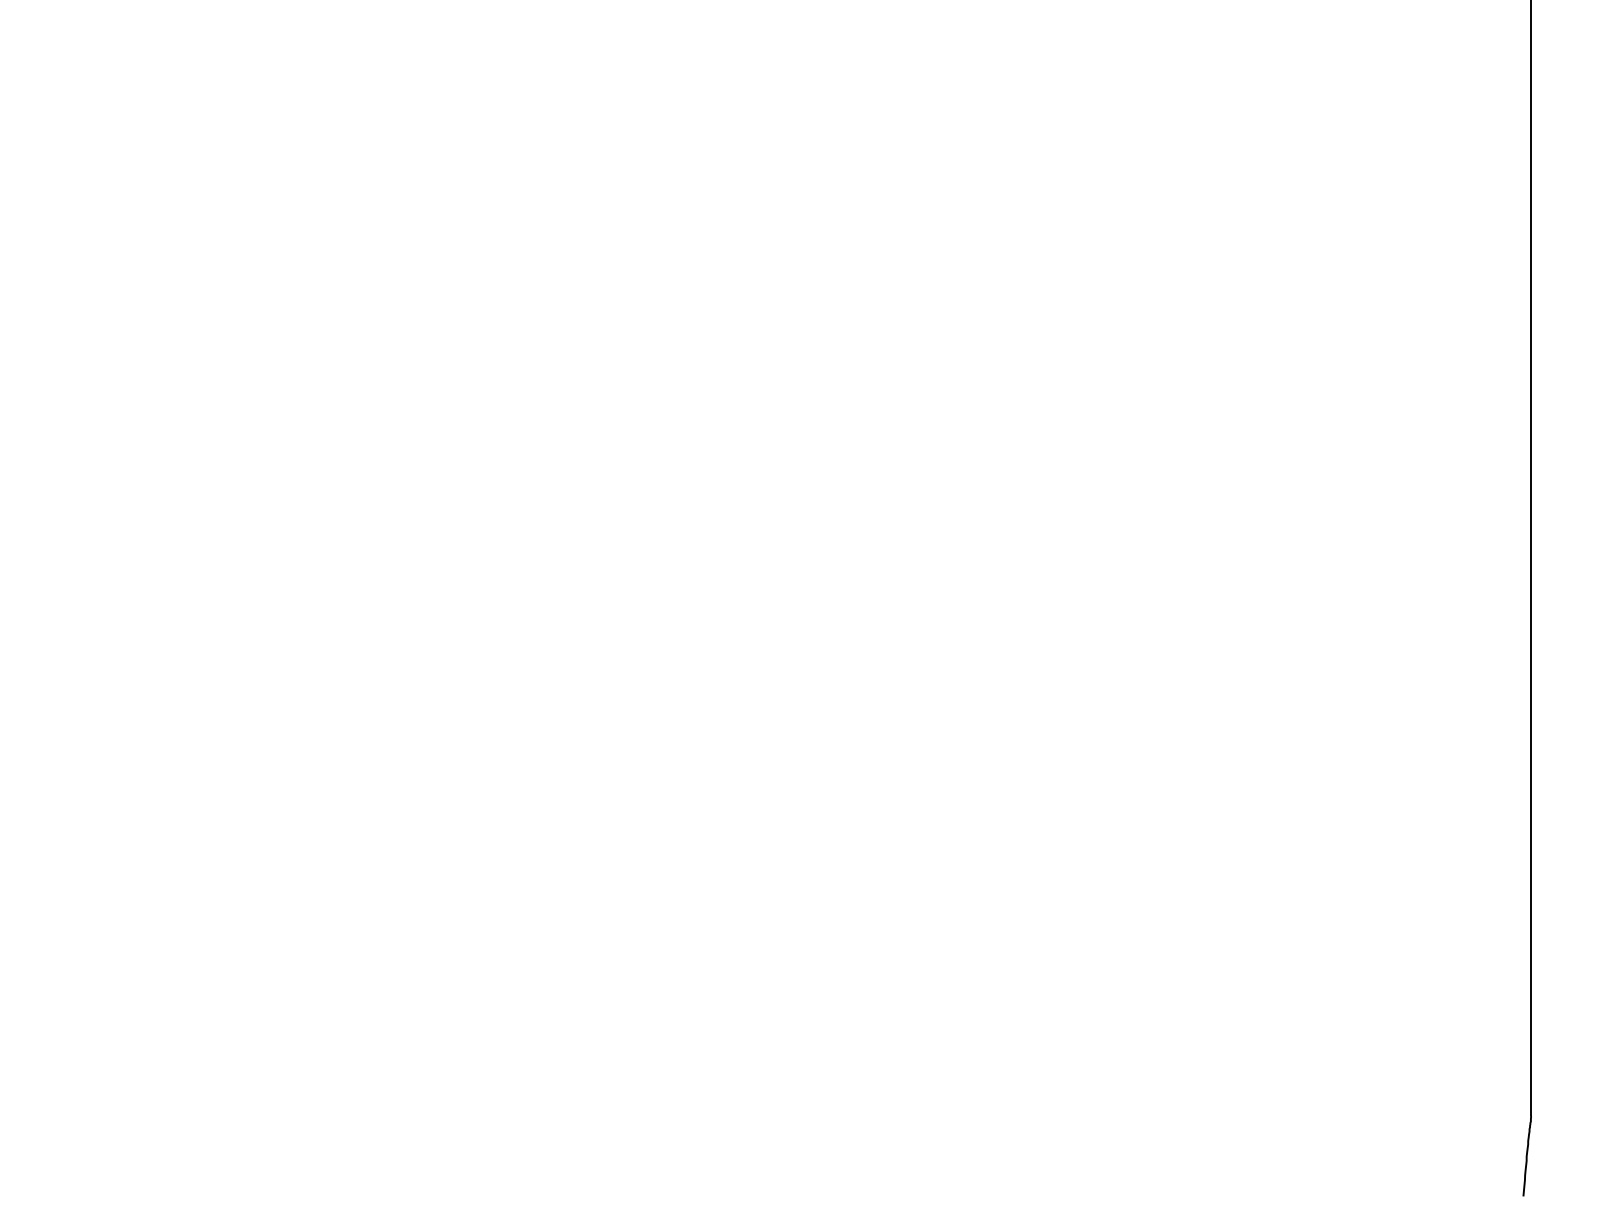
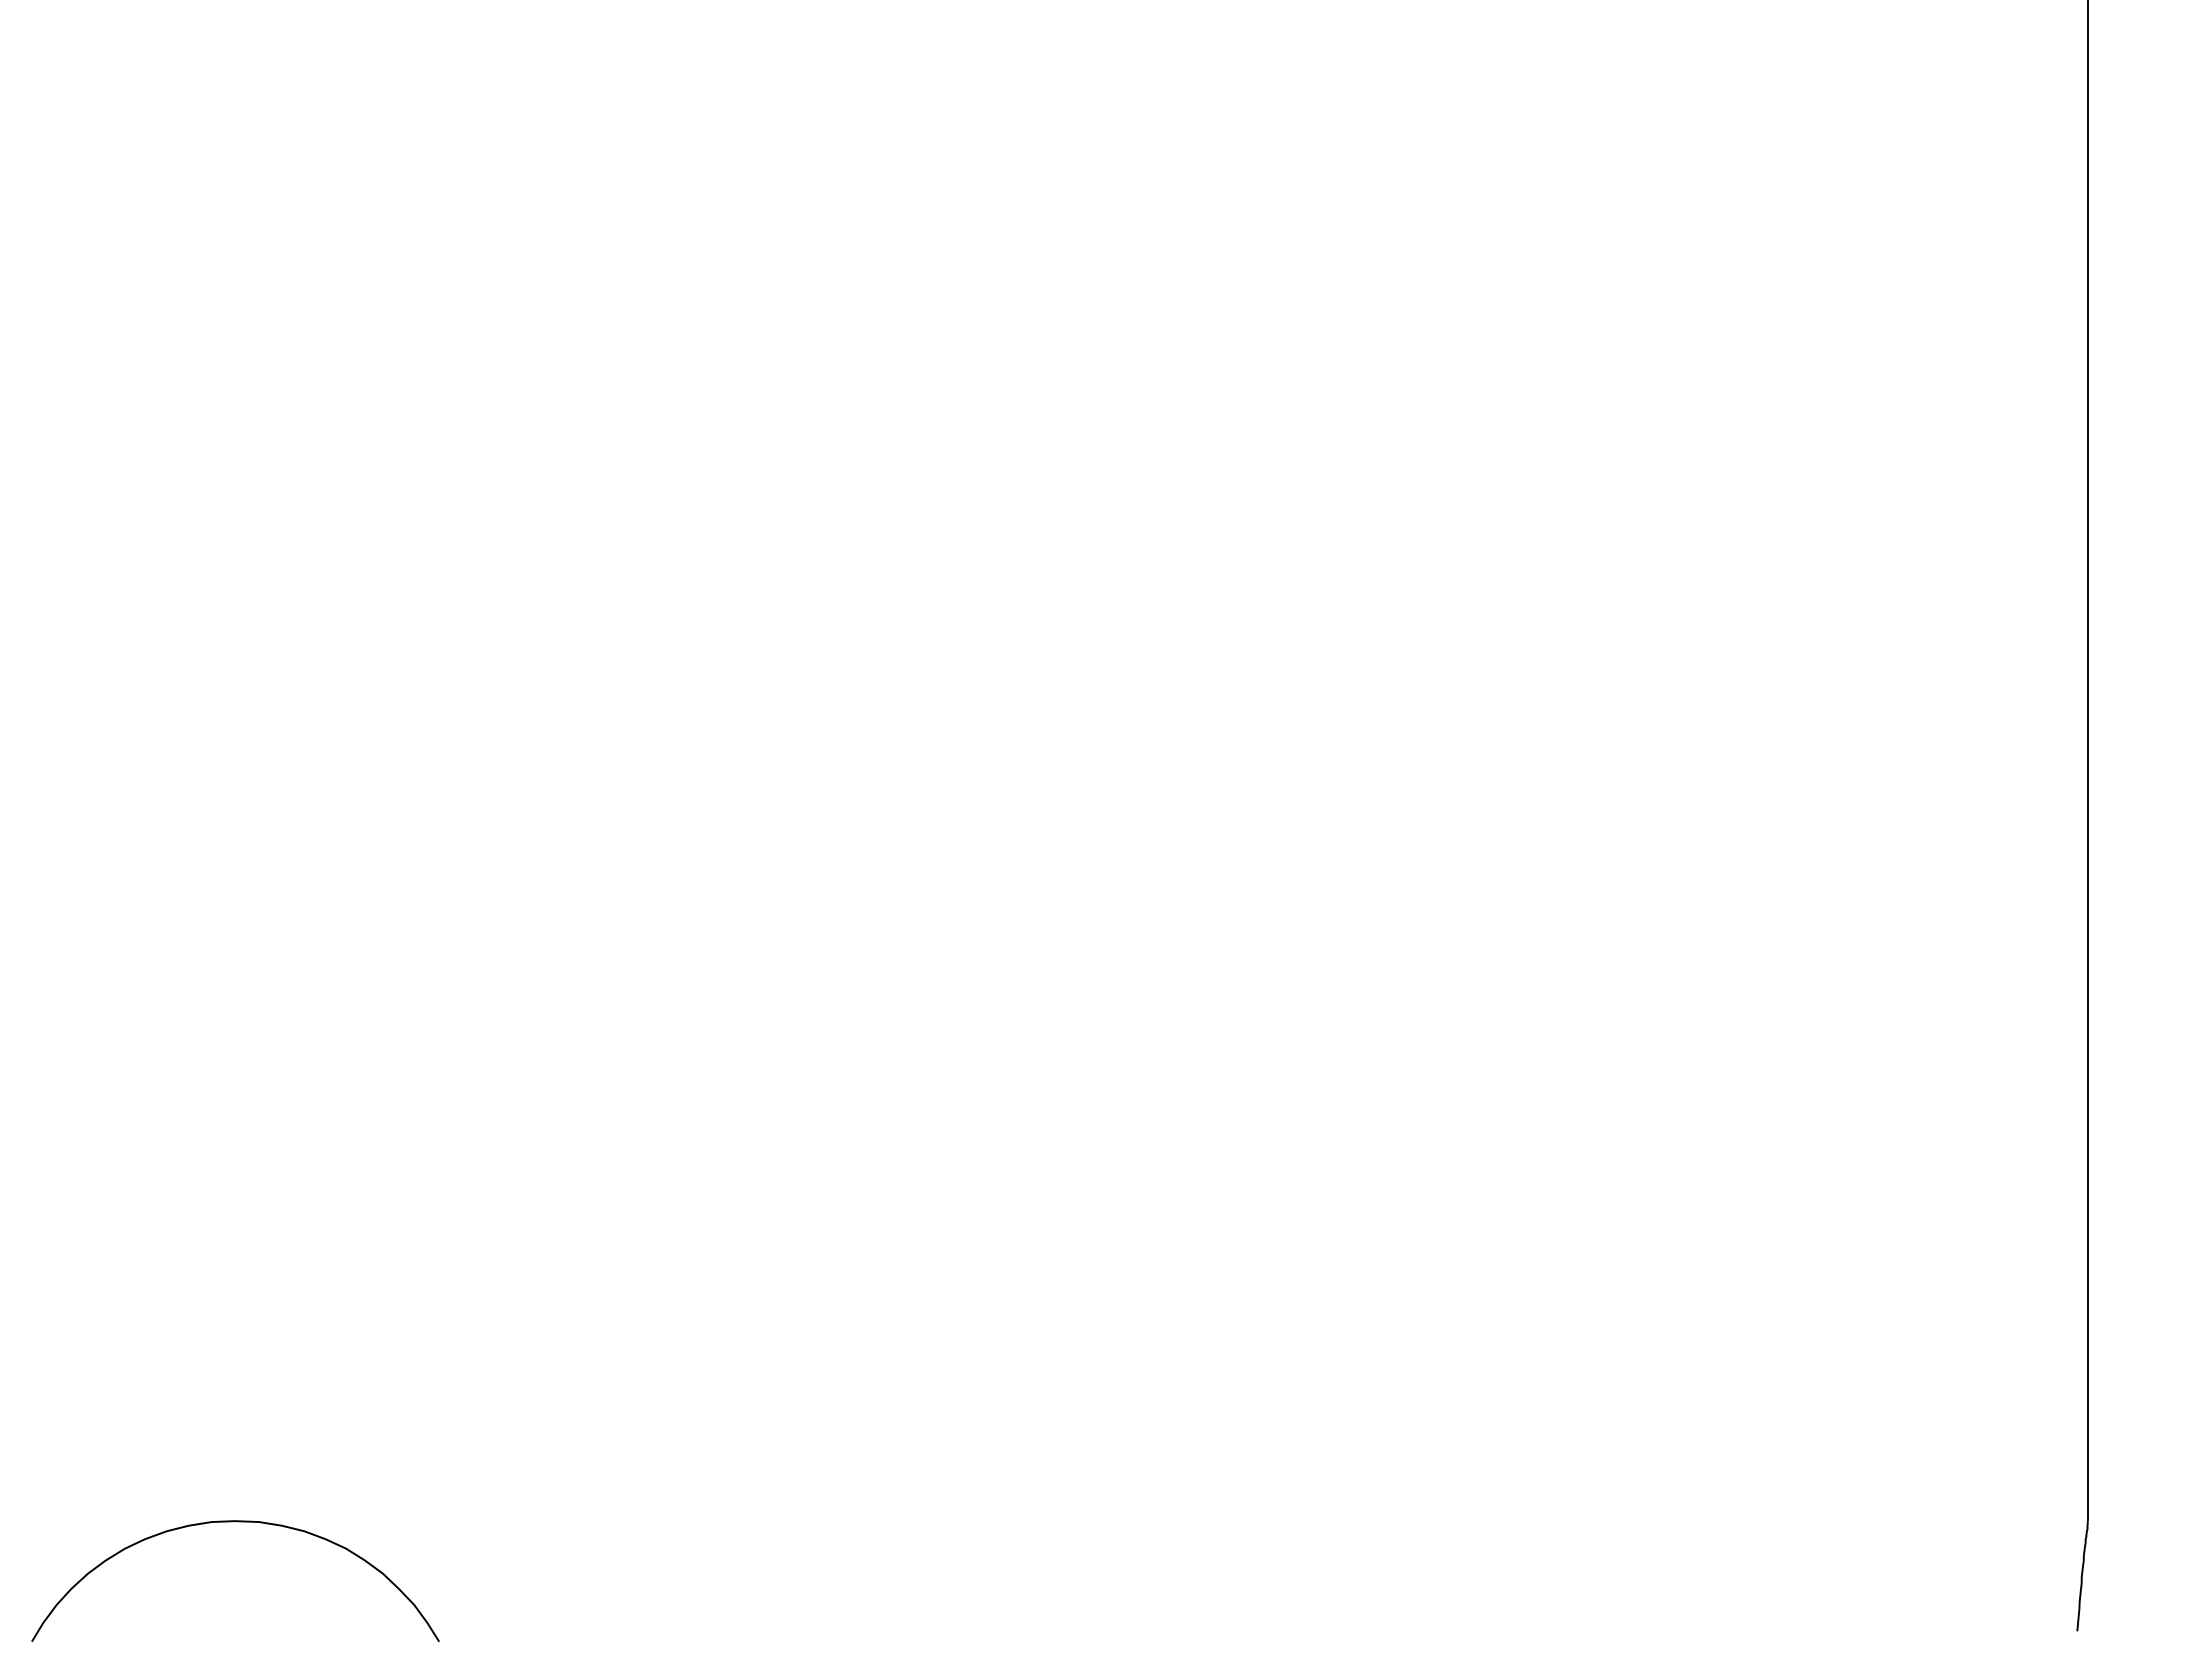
curve: (173, 1116) -> (236, 1522), added

